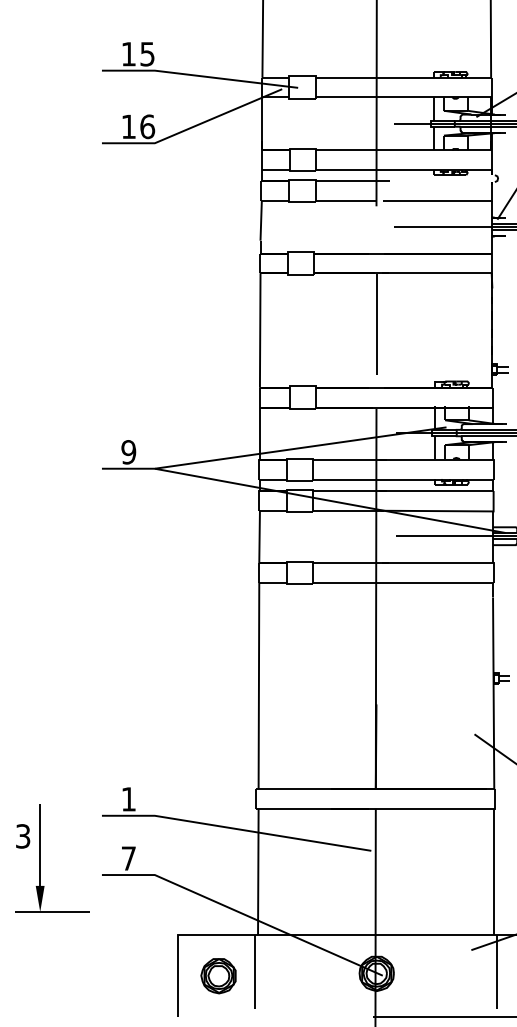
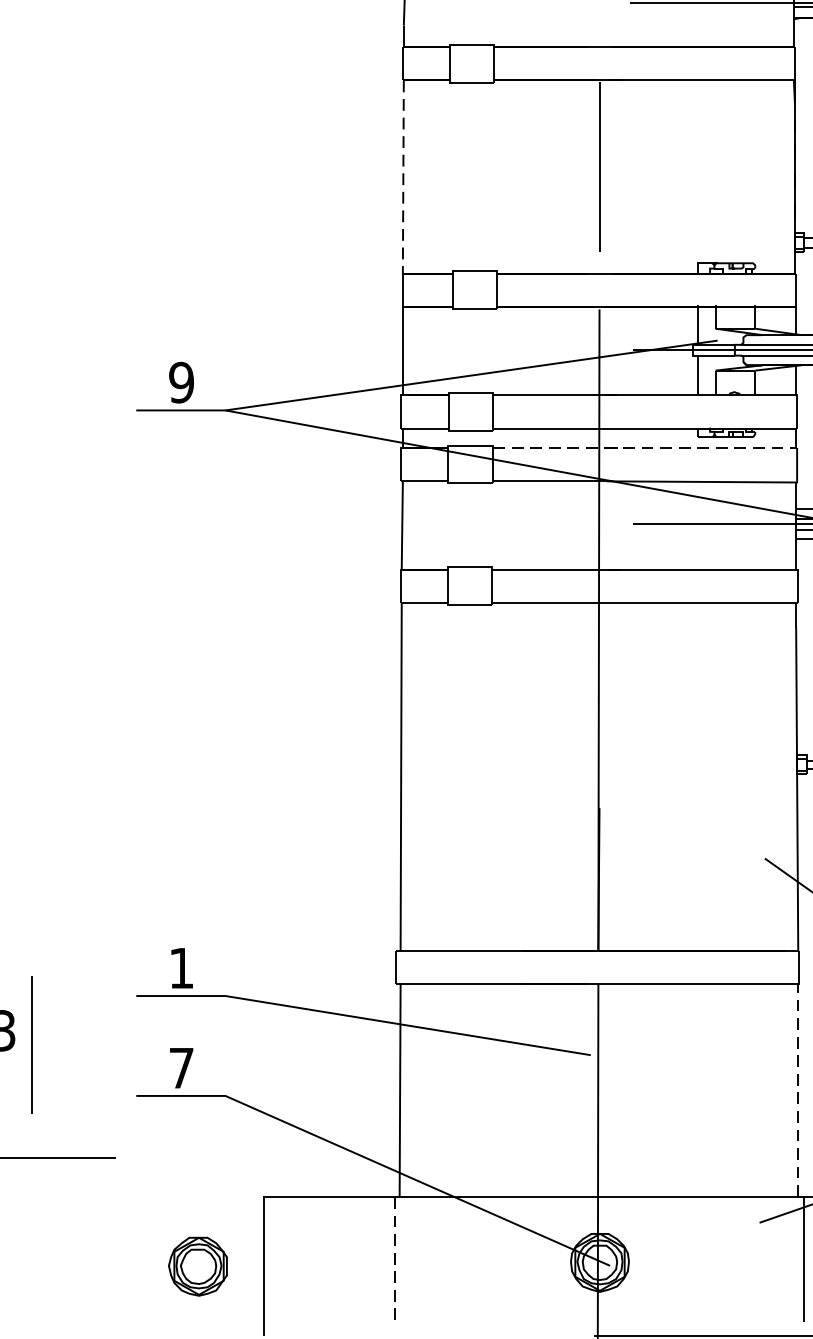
line: (260, 331) -> (403, 178), solid -> dashed
line: (404, 490) -> (646, 447), solid -> dashed
line: (494, 871) -> (798, 1090), solid -> dashed
fill: (39, 898) -> (30, 1135), removed
line: (255, 971) -> (395, 1258), solid -> dashed
part: (218, 976) -> (197, 1267), moved

